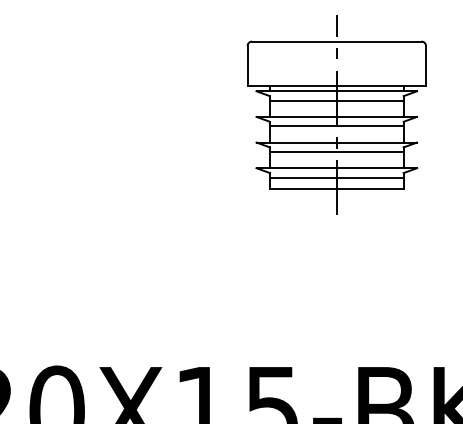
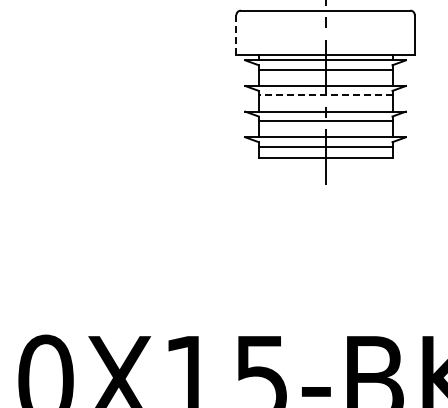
line: (247, 66) -> (236, 35), solid -> dashed
line: (336, 126) -> (325, 95), solid -> dashed

